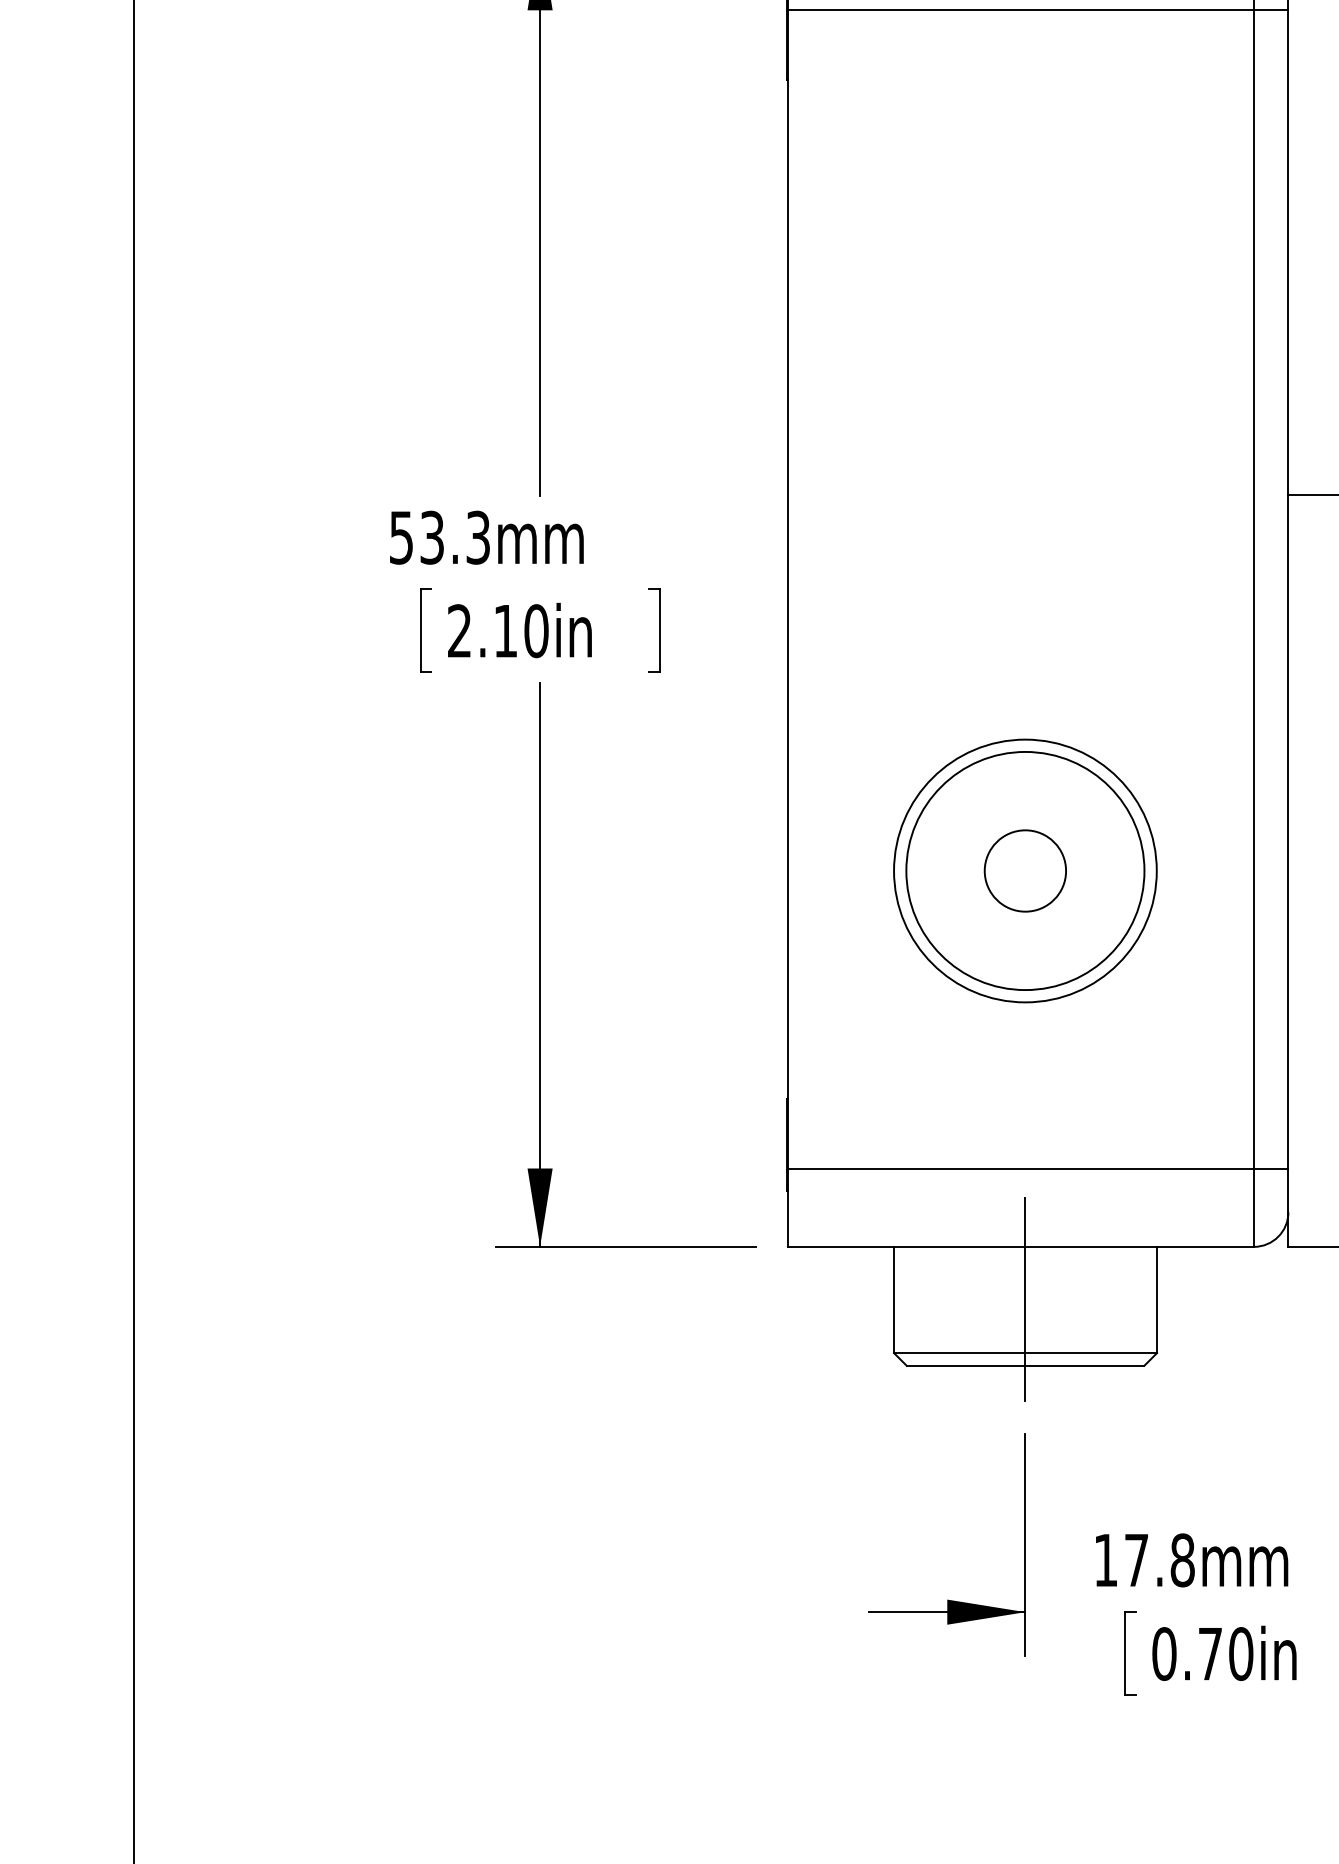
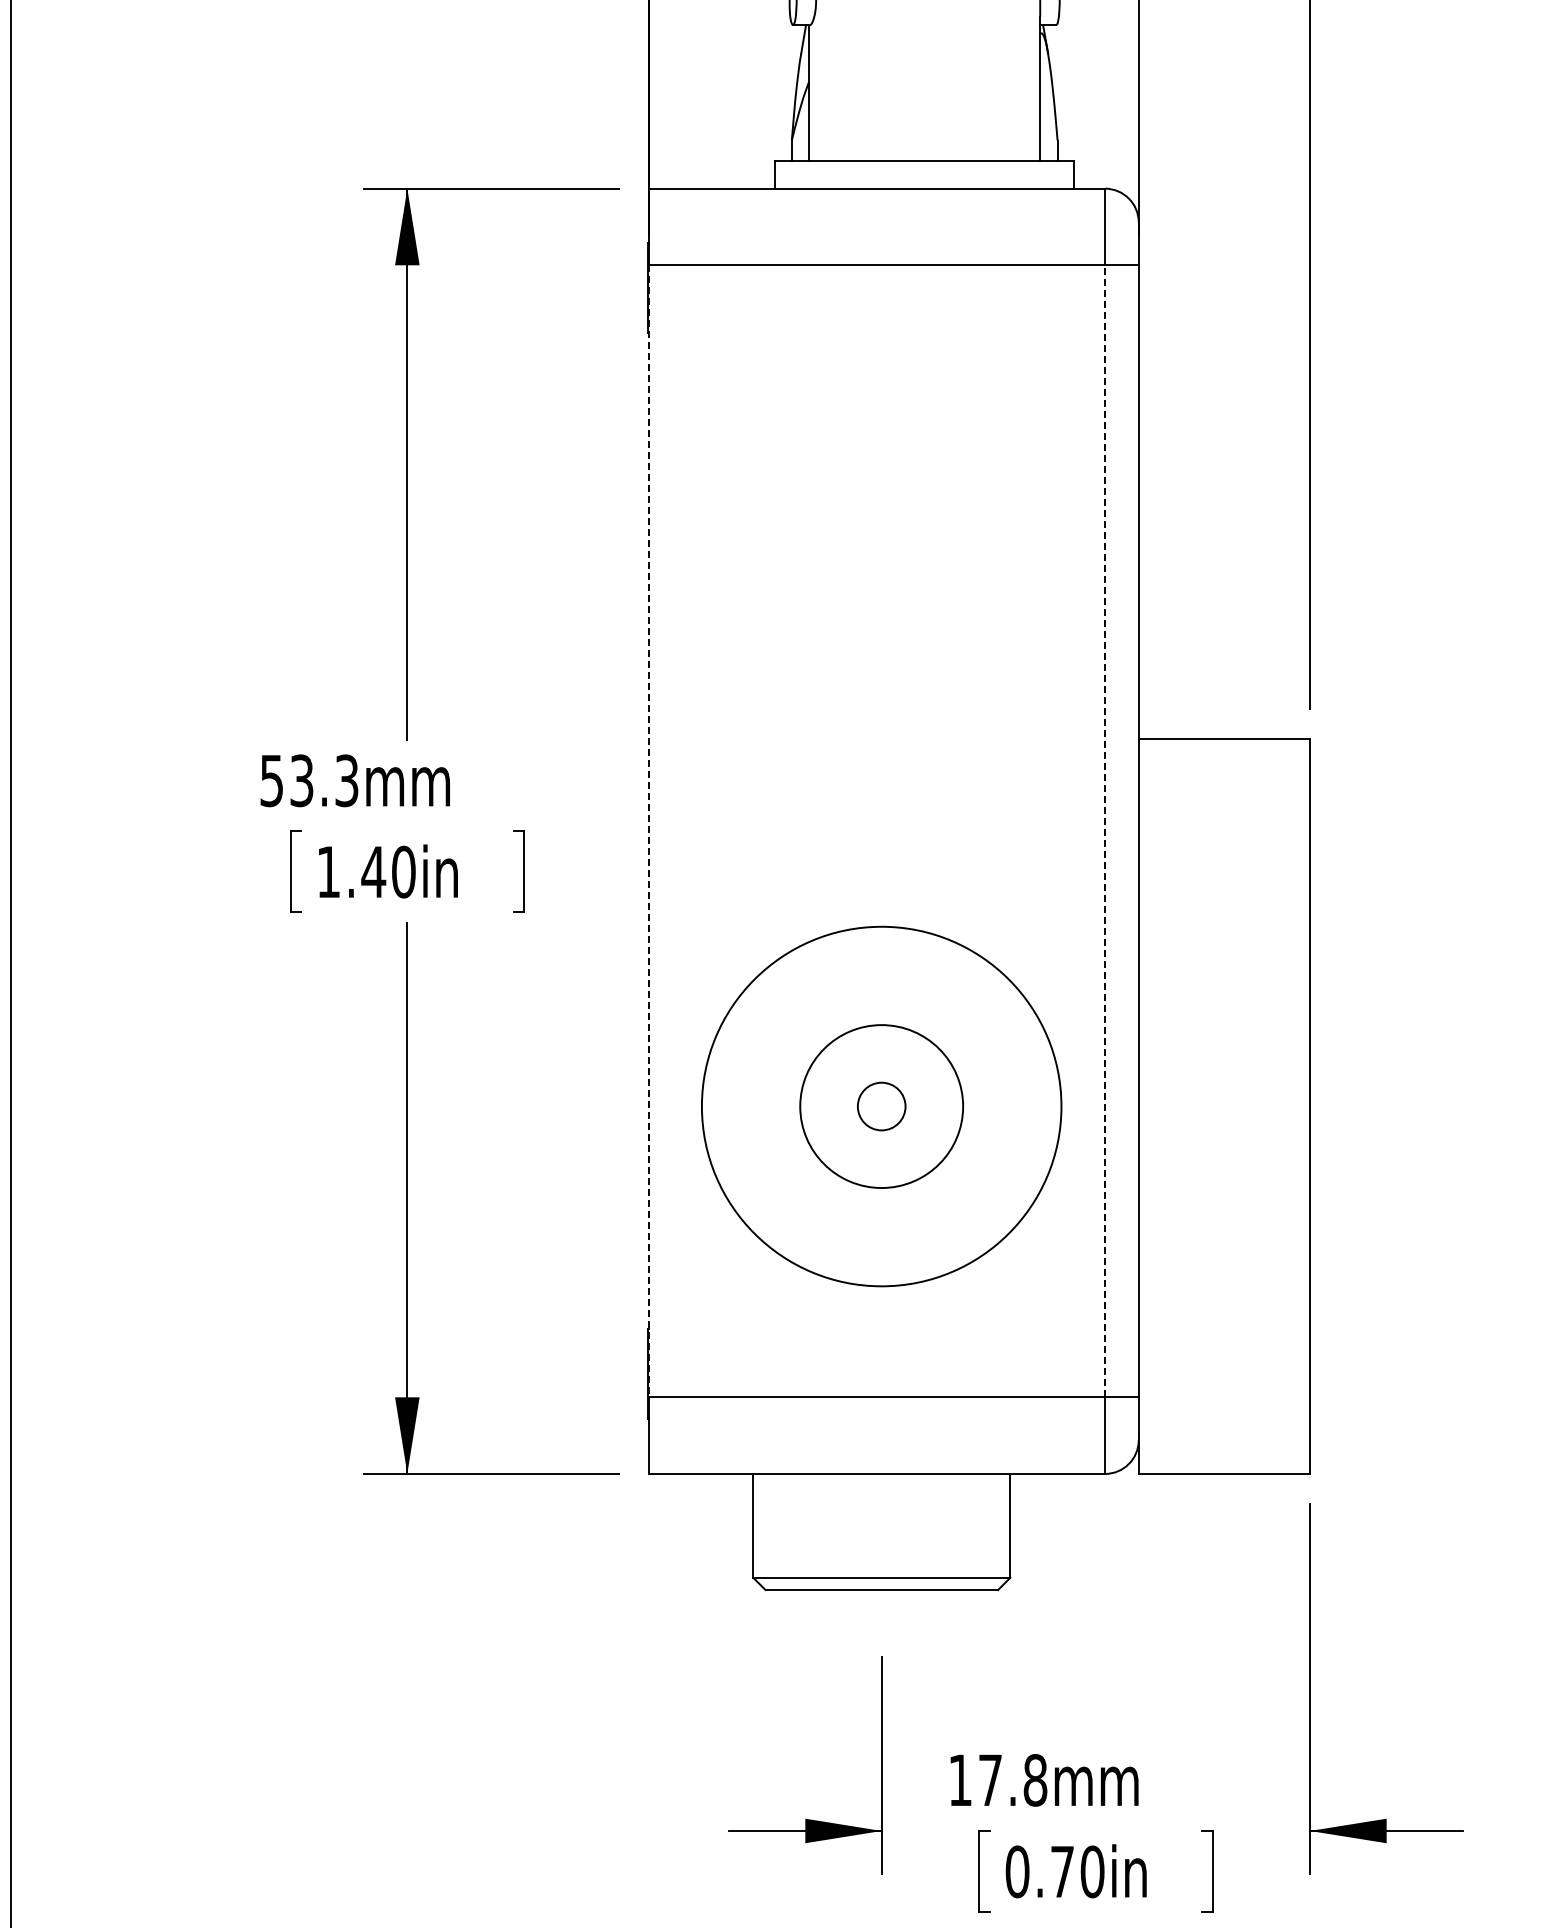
line: (1254, 588) -> (1105, 830), solid -> dashed
line: (787, 589) -> (649, 831), solid -> dashed
text: (482, 630) -> (351, 871), 2.10in -> 1.40in
circle: (1025, 870) -> (881, 1106), size x0.6
circle: (1025, 870) -> (881, 1106), size x0.7
circle: (1025, 870) -> (881, 1106), size x1.4
line: (1025, 1299) -> (881, 1525), removed

